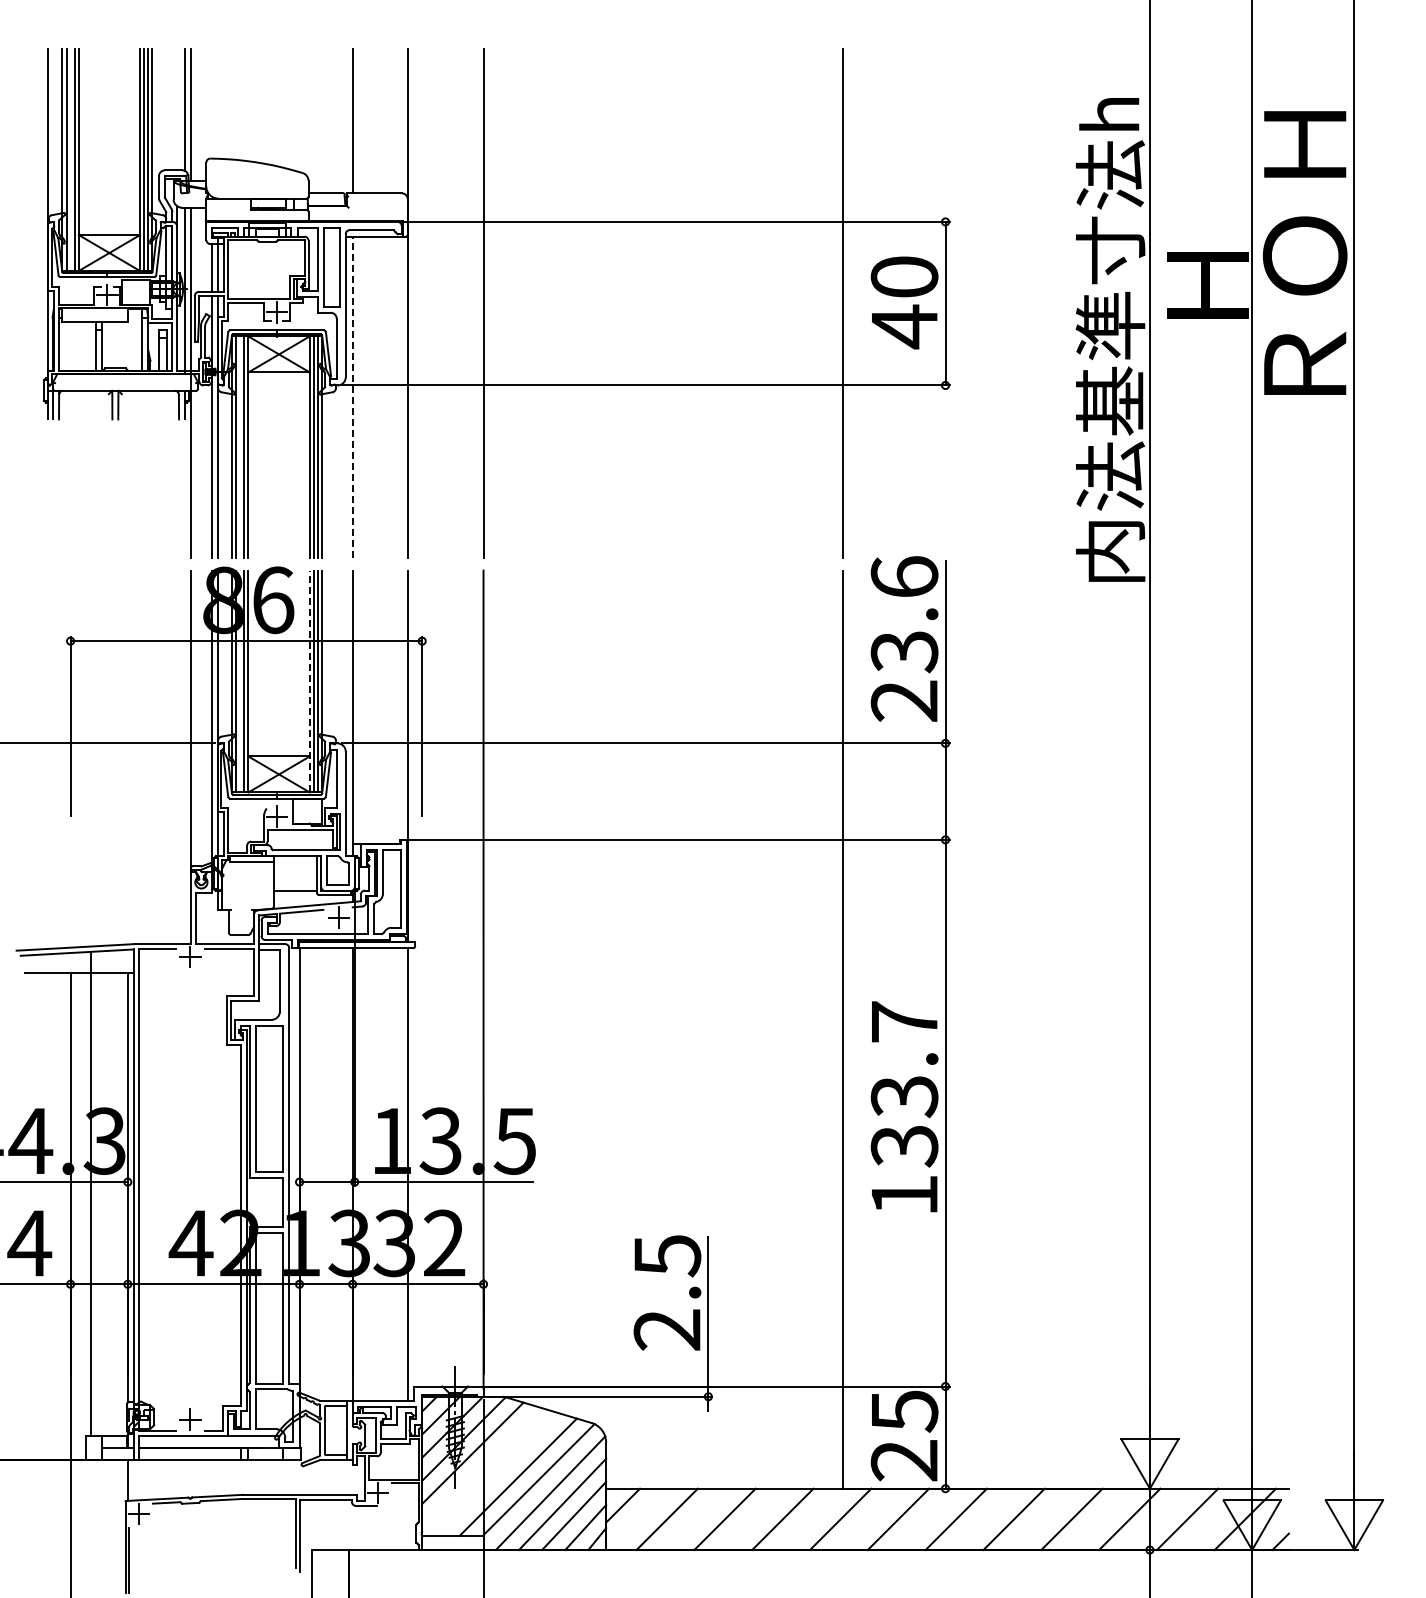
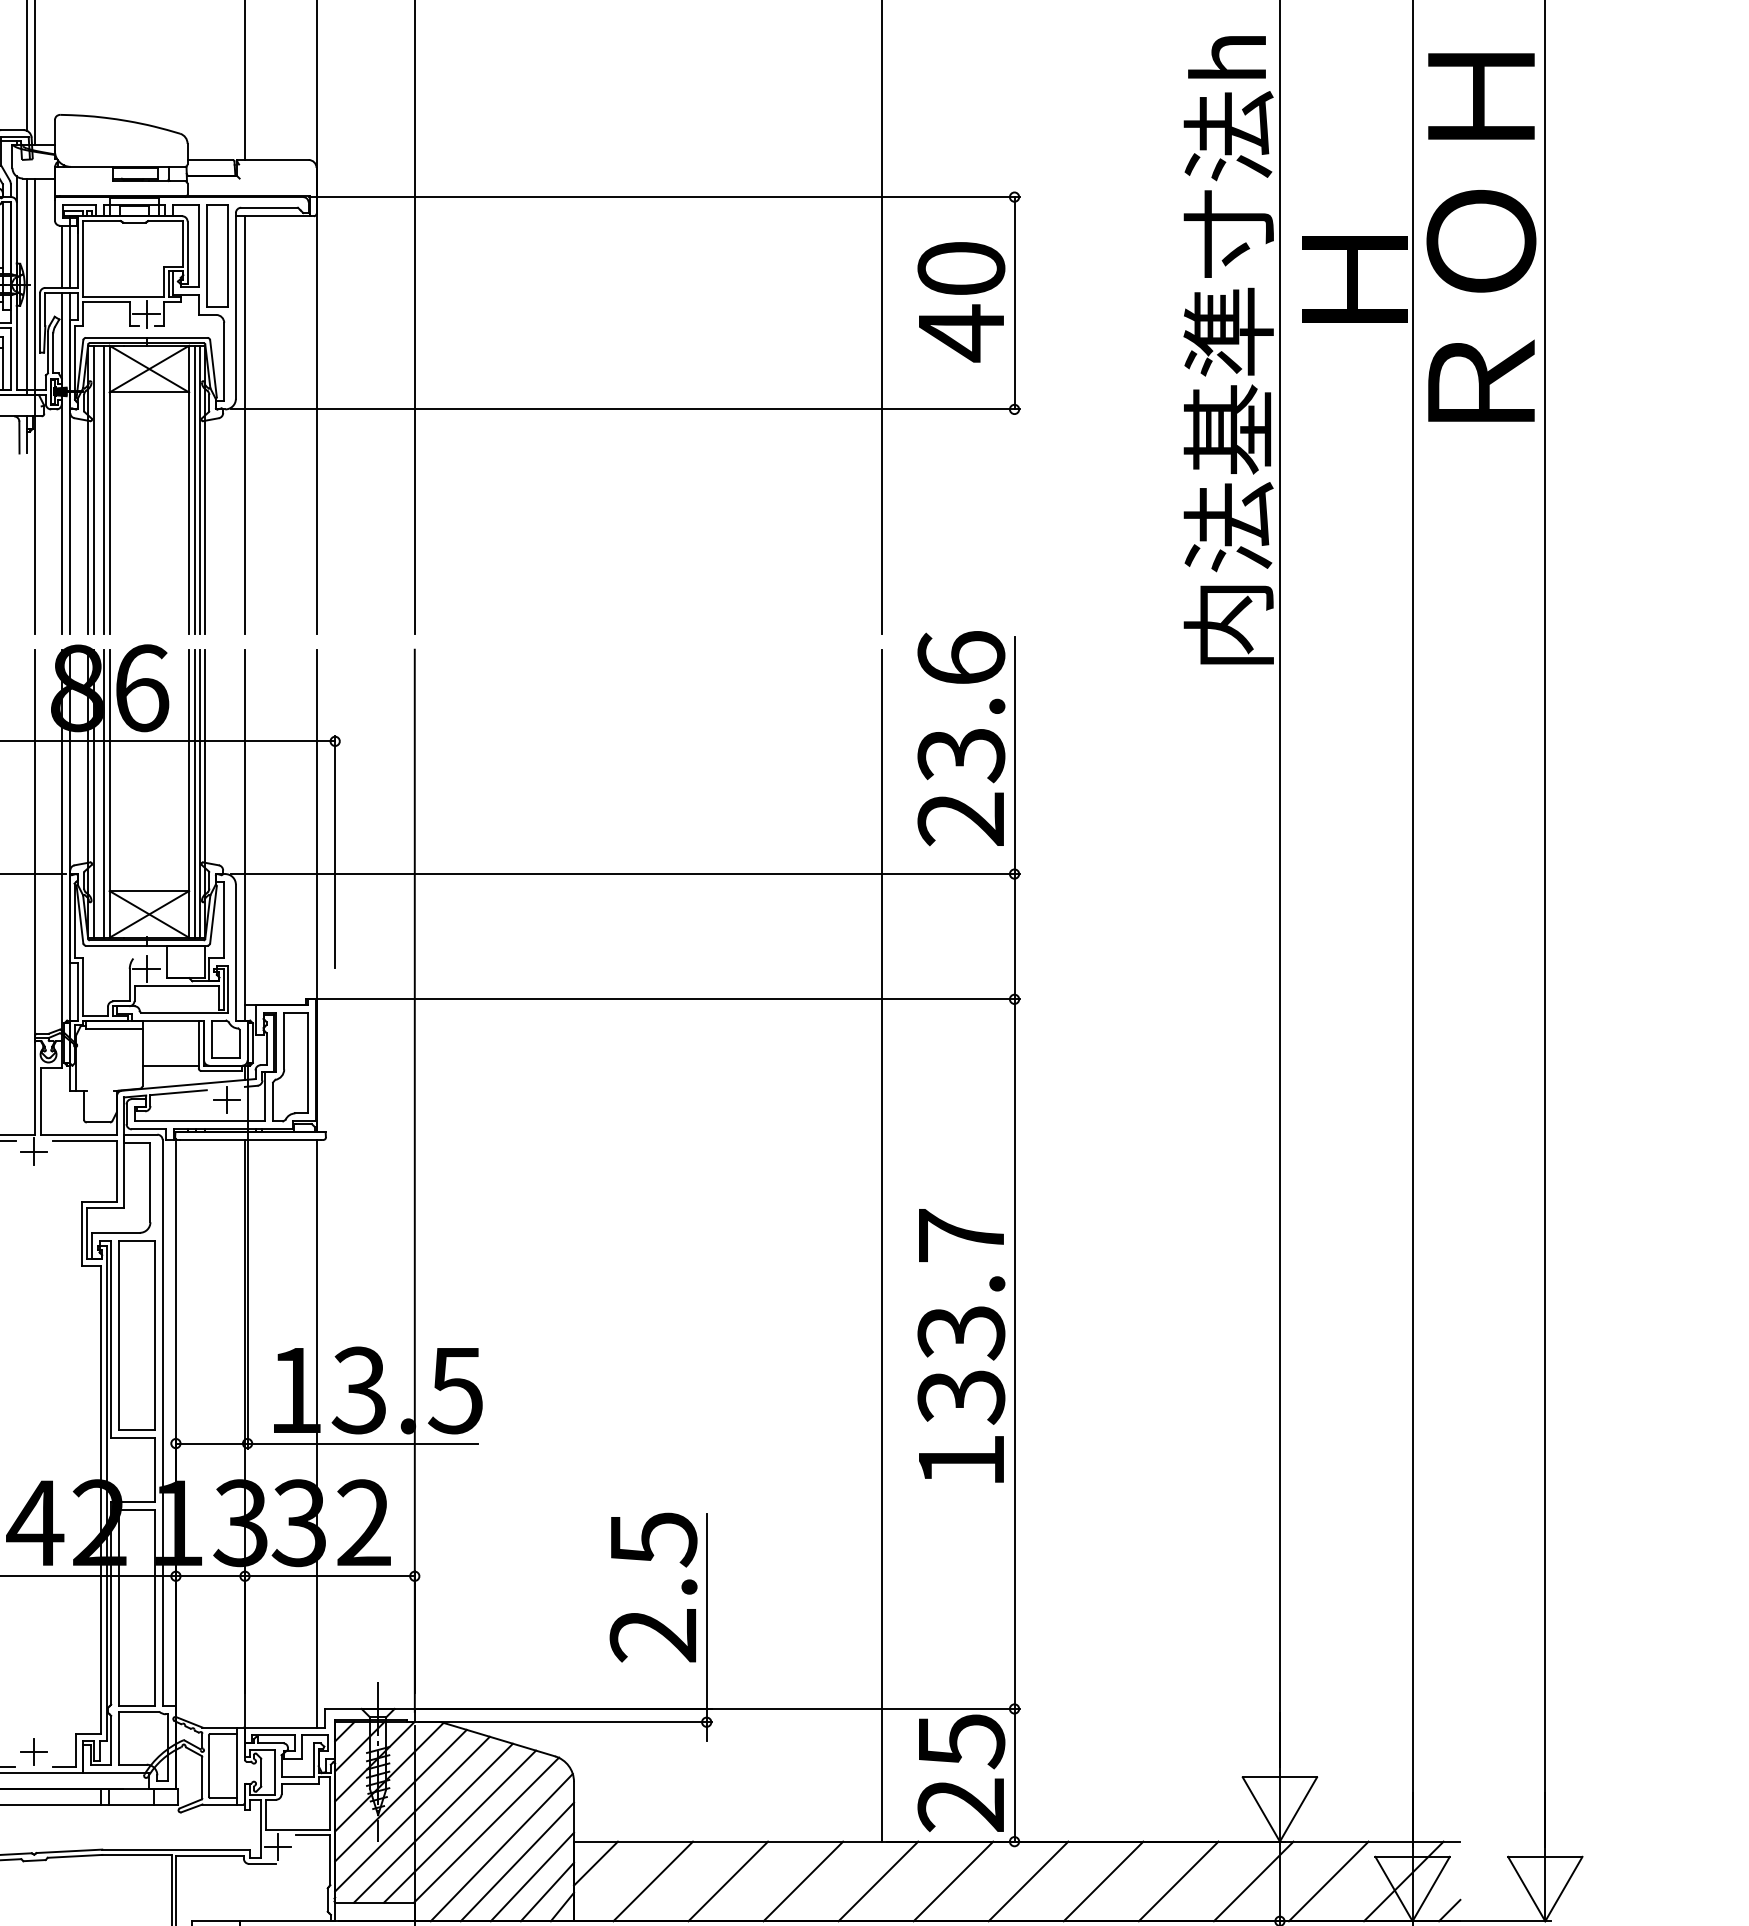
line: (352, 397) -> (244, 425), dashed -> solid
line: (309, 681) -> (188, 793), dashed -> solid
line: (481, 1467) -> (412, 1814), added
line: (497, 1474) -> (432, 1823), added

